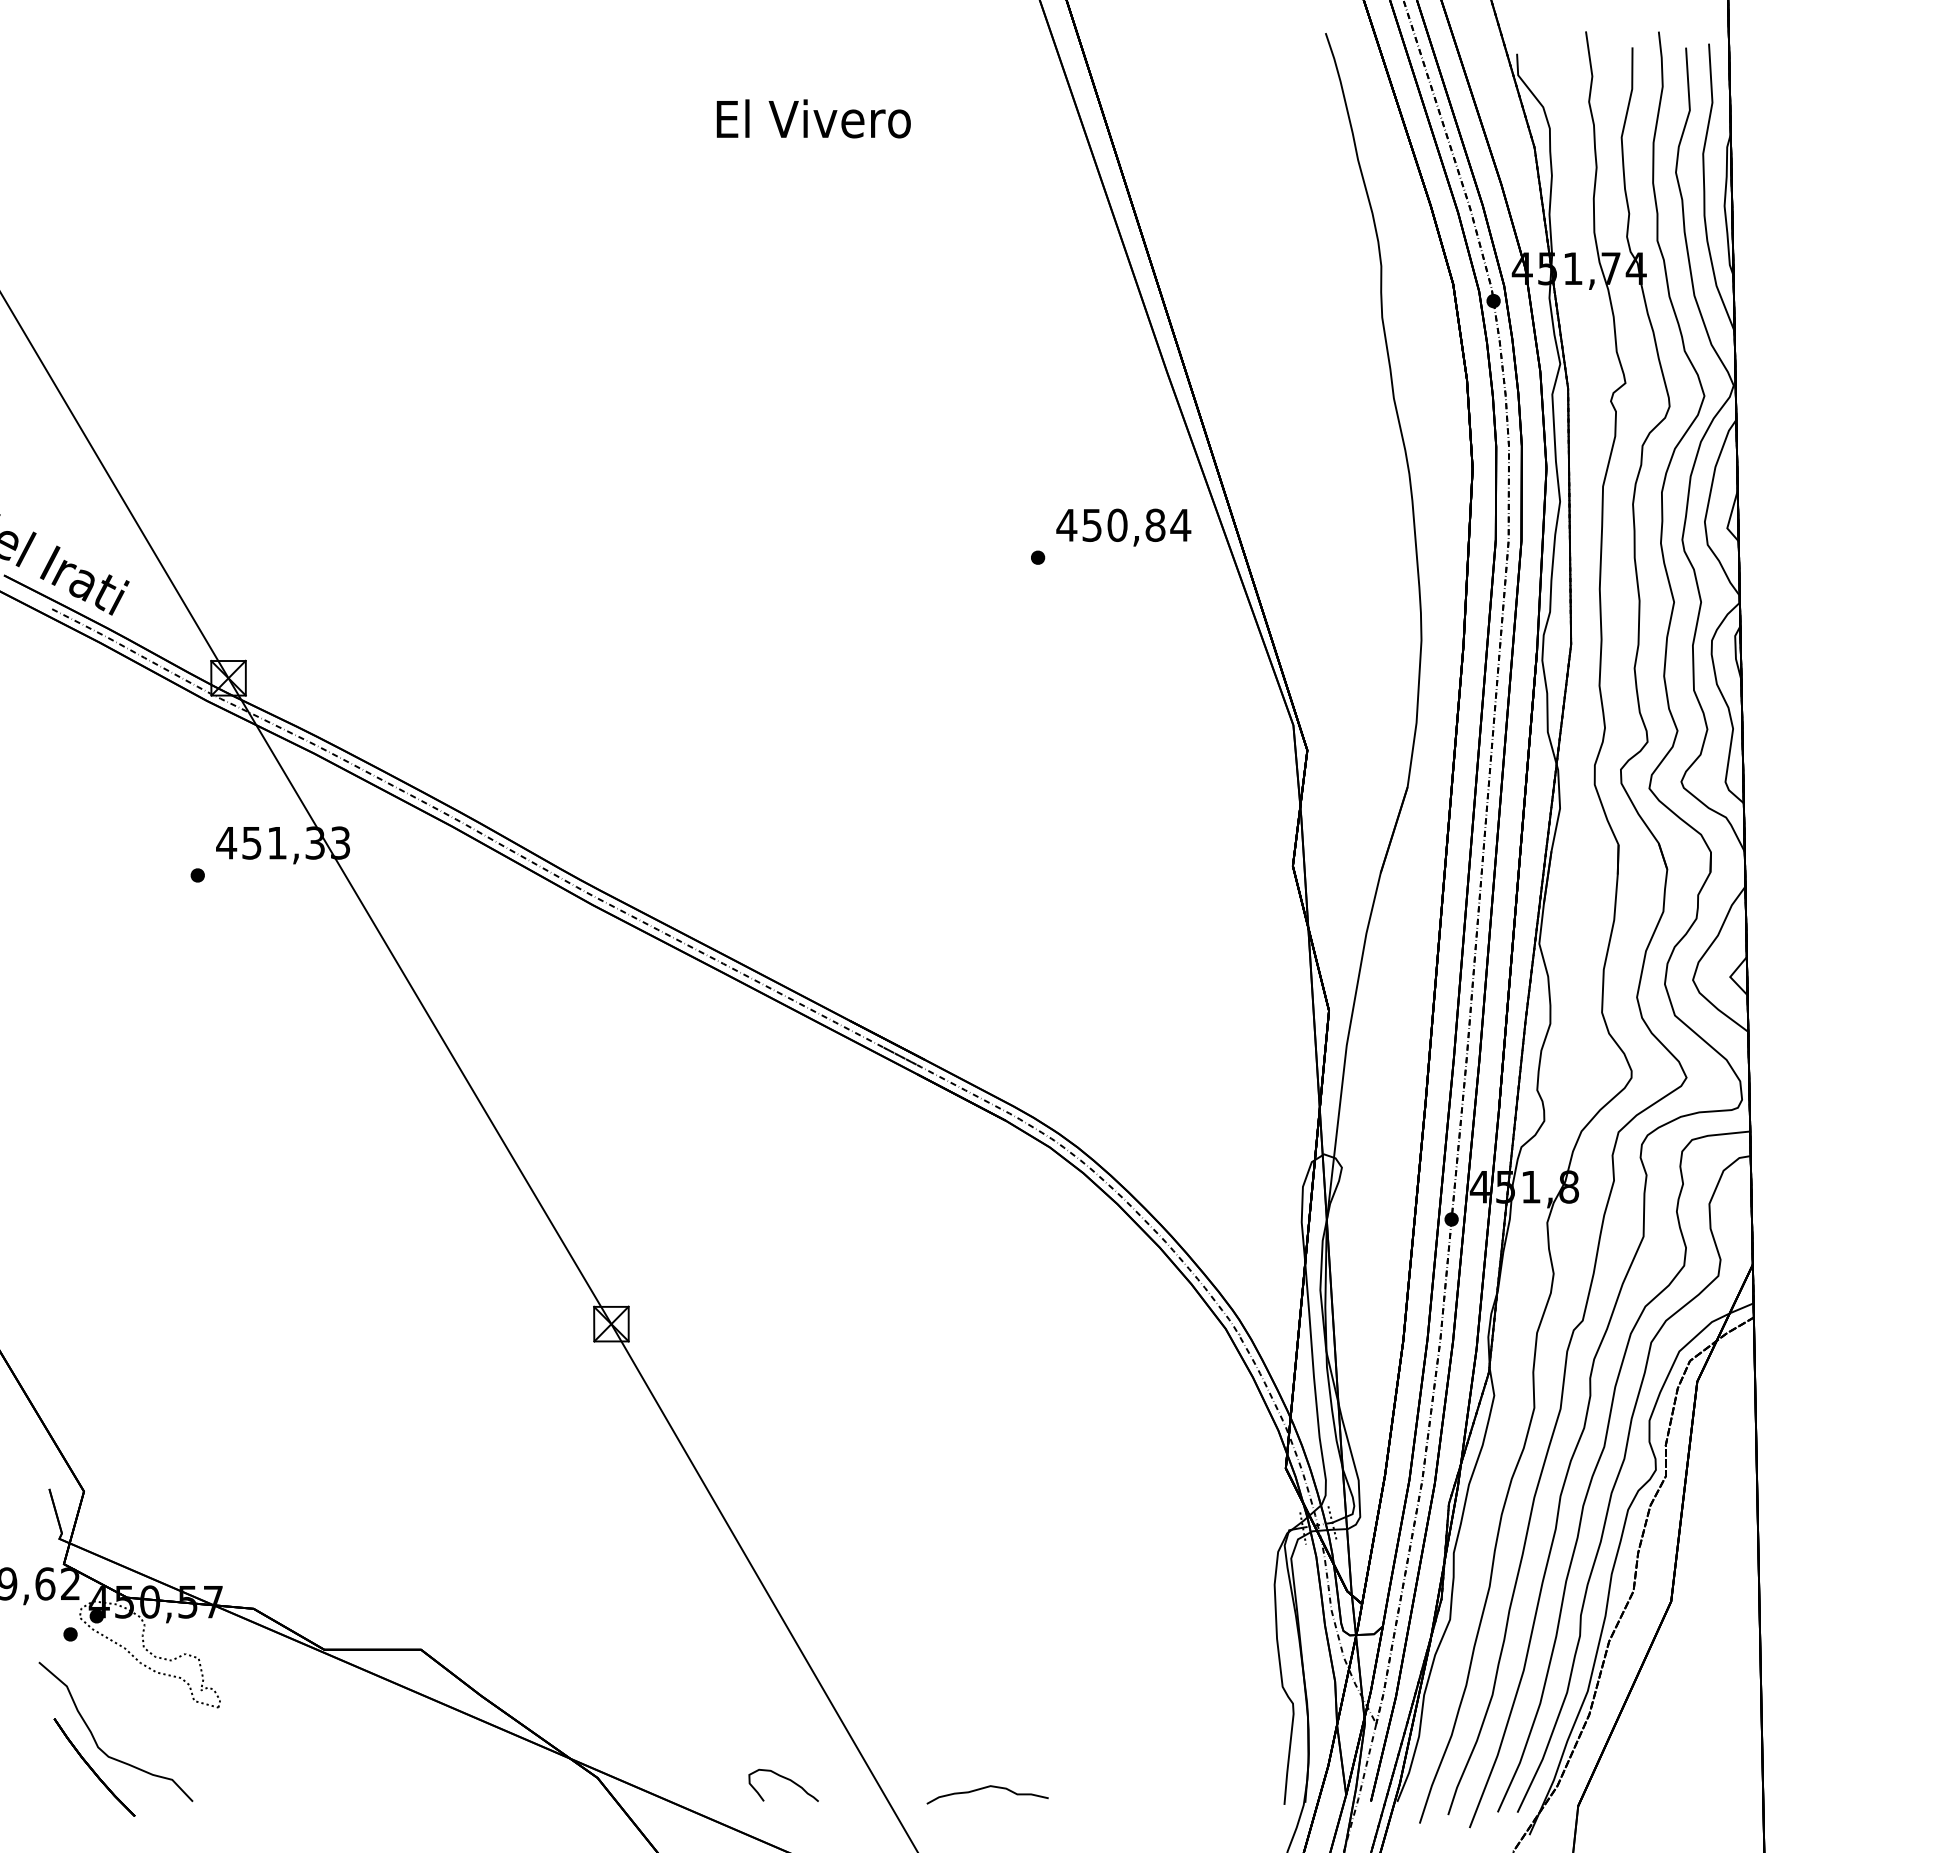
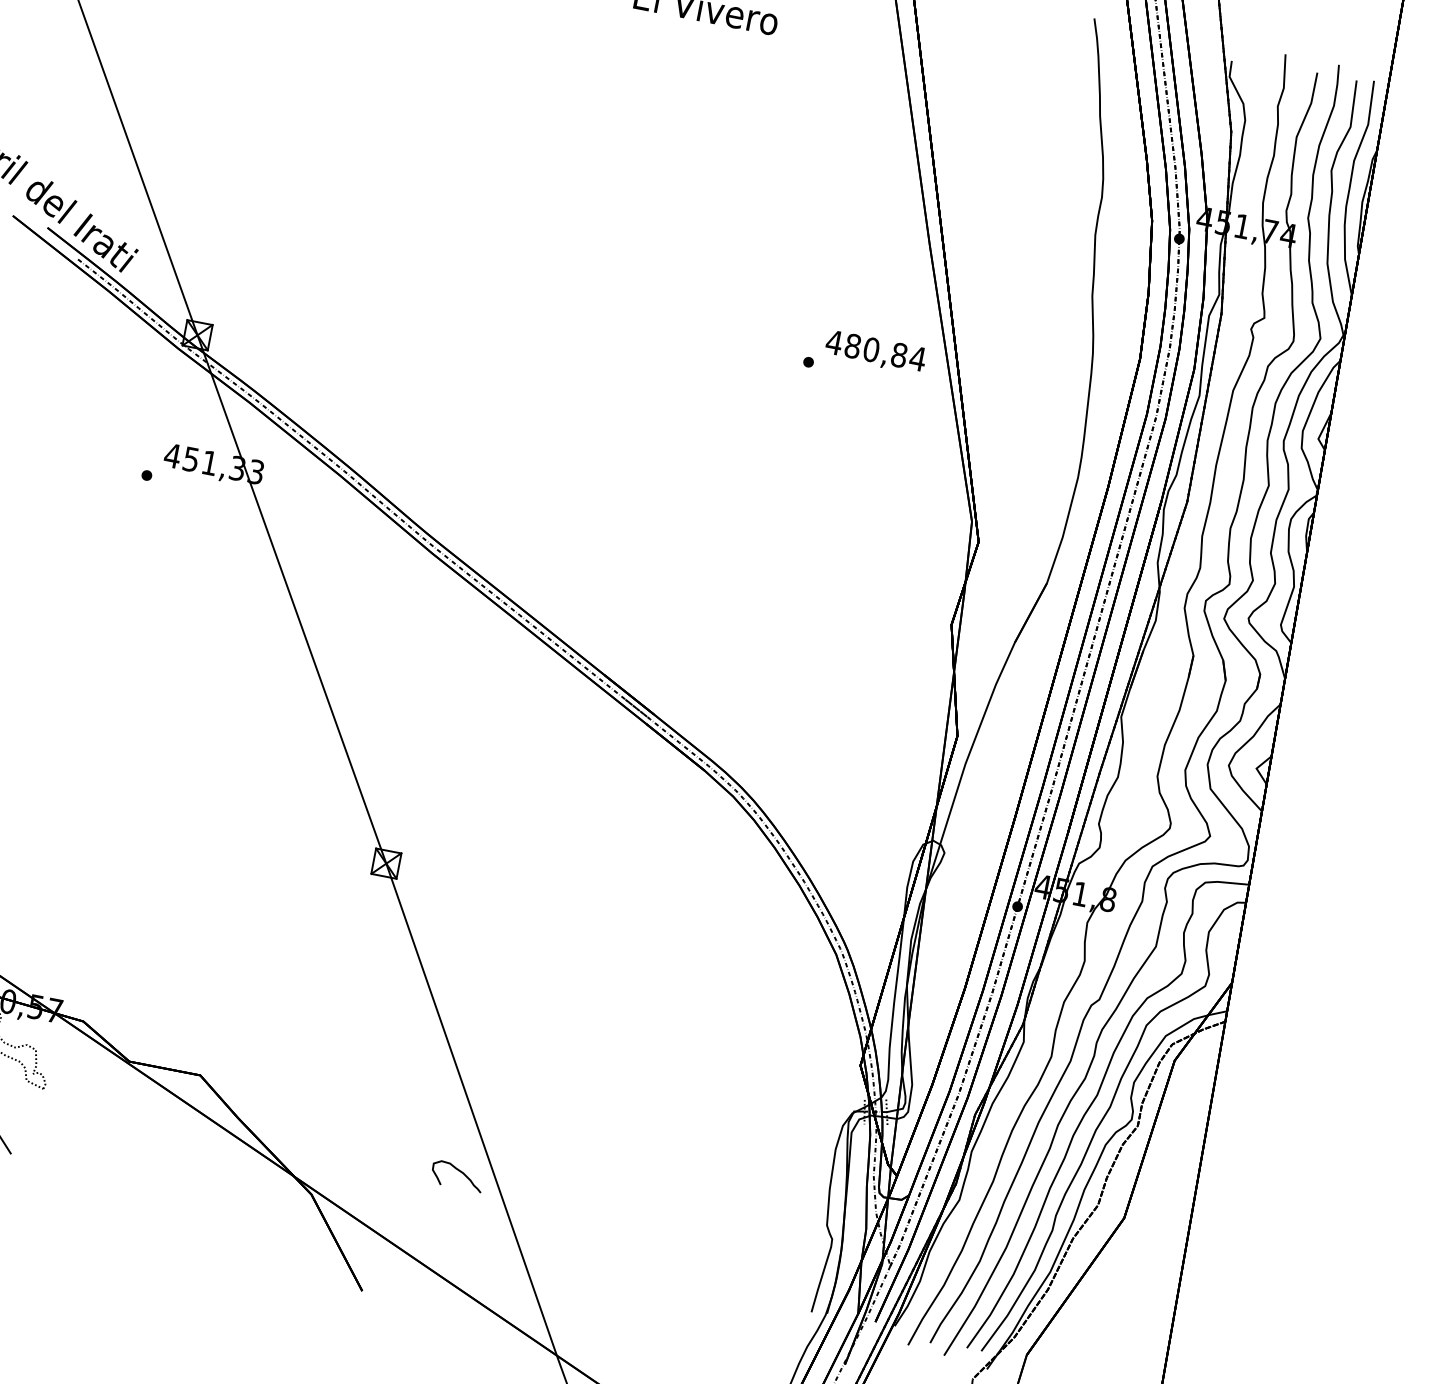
text: (1092, 524) -> (853, 345), 450,84 -> 480,84
curve: (786, 1779) -> (460, 1172), moved
curve: (986, 1788) -> (595, 1257), removed

